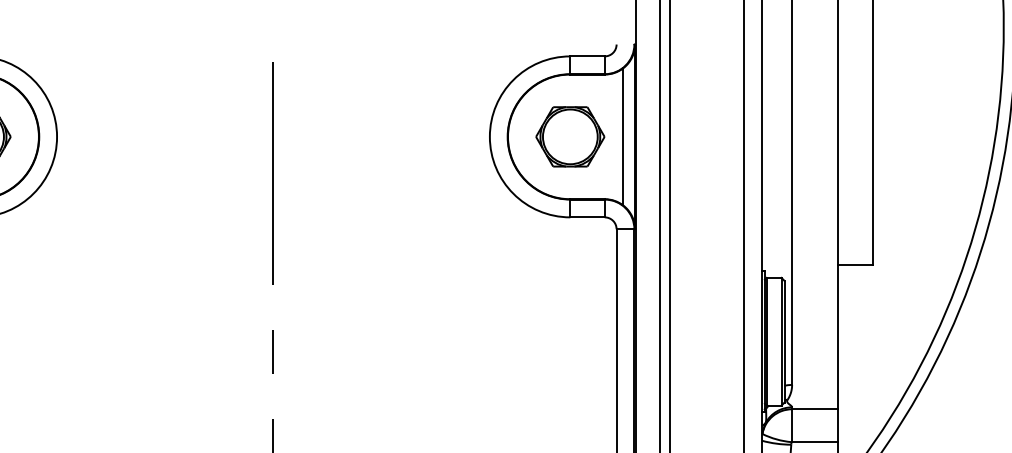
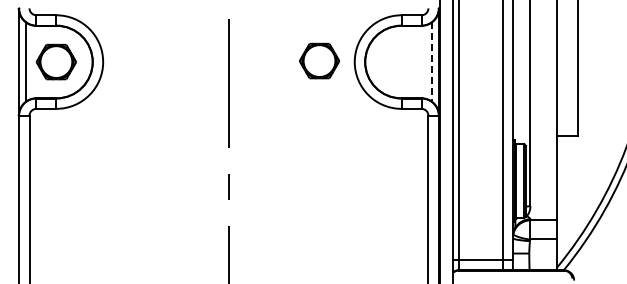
part: (570, 135) -> (319, 60), moved
line: (623, 137) -> (432, 62), solid -> dashed

